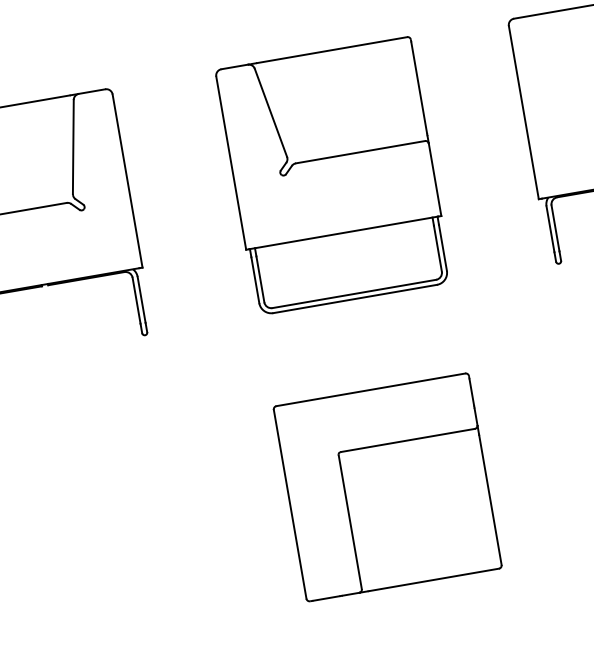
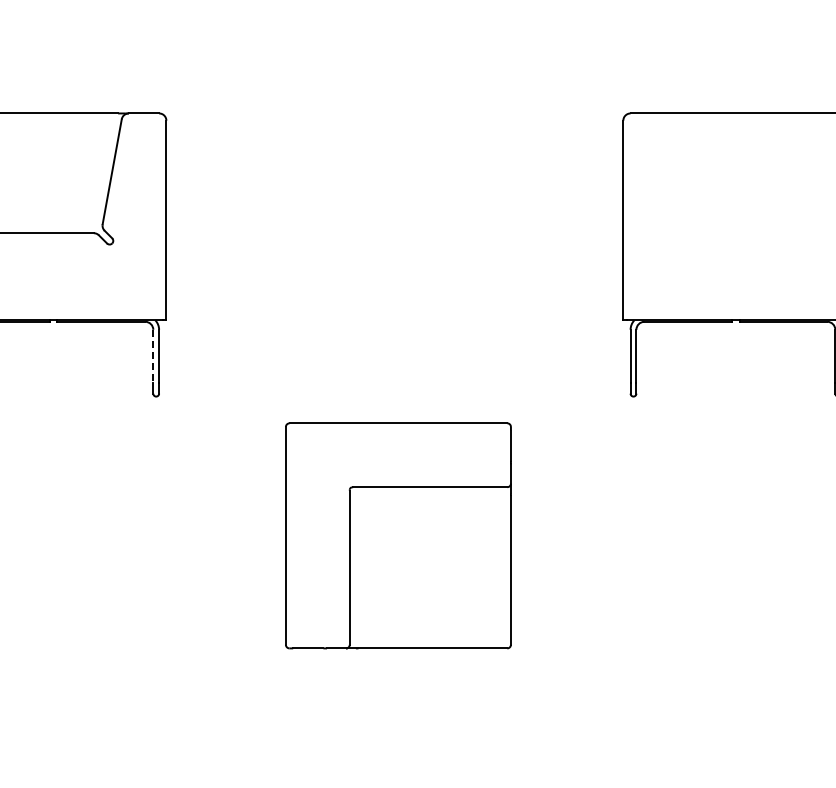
part: (333, 175) -> (398, 254), removed
line: (136, 300) -> (153, 356), solid -> dashed
part: (387, 487) -> (398, 535), moved

